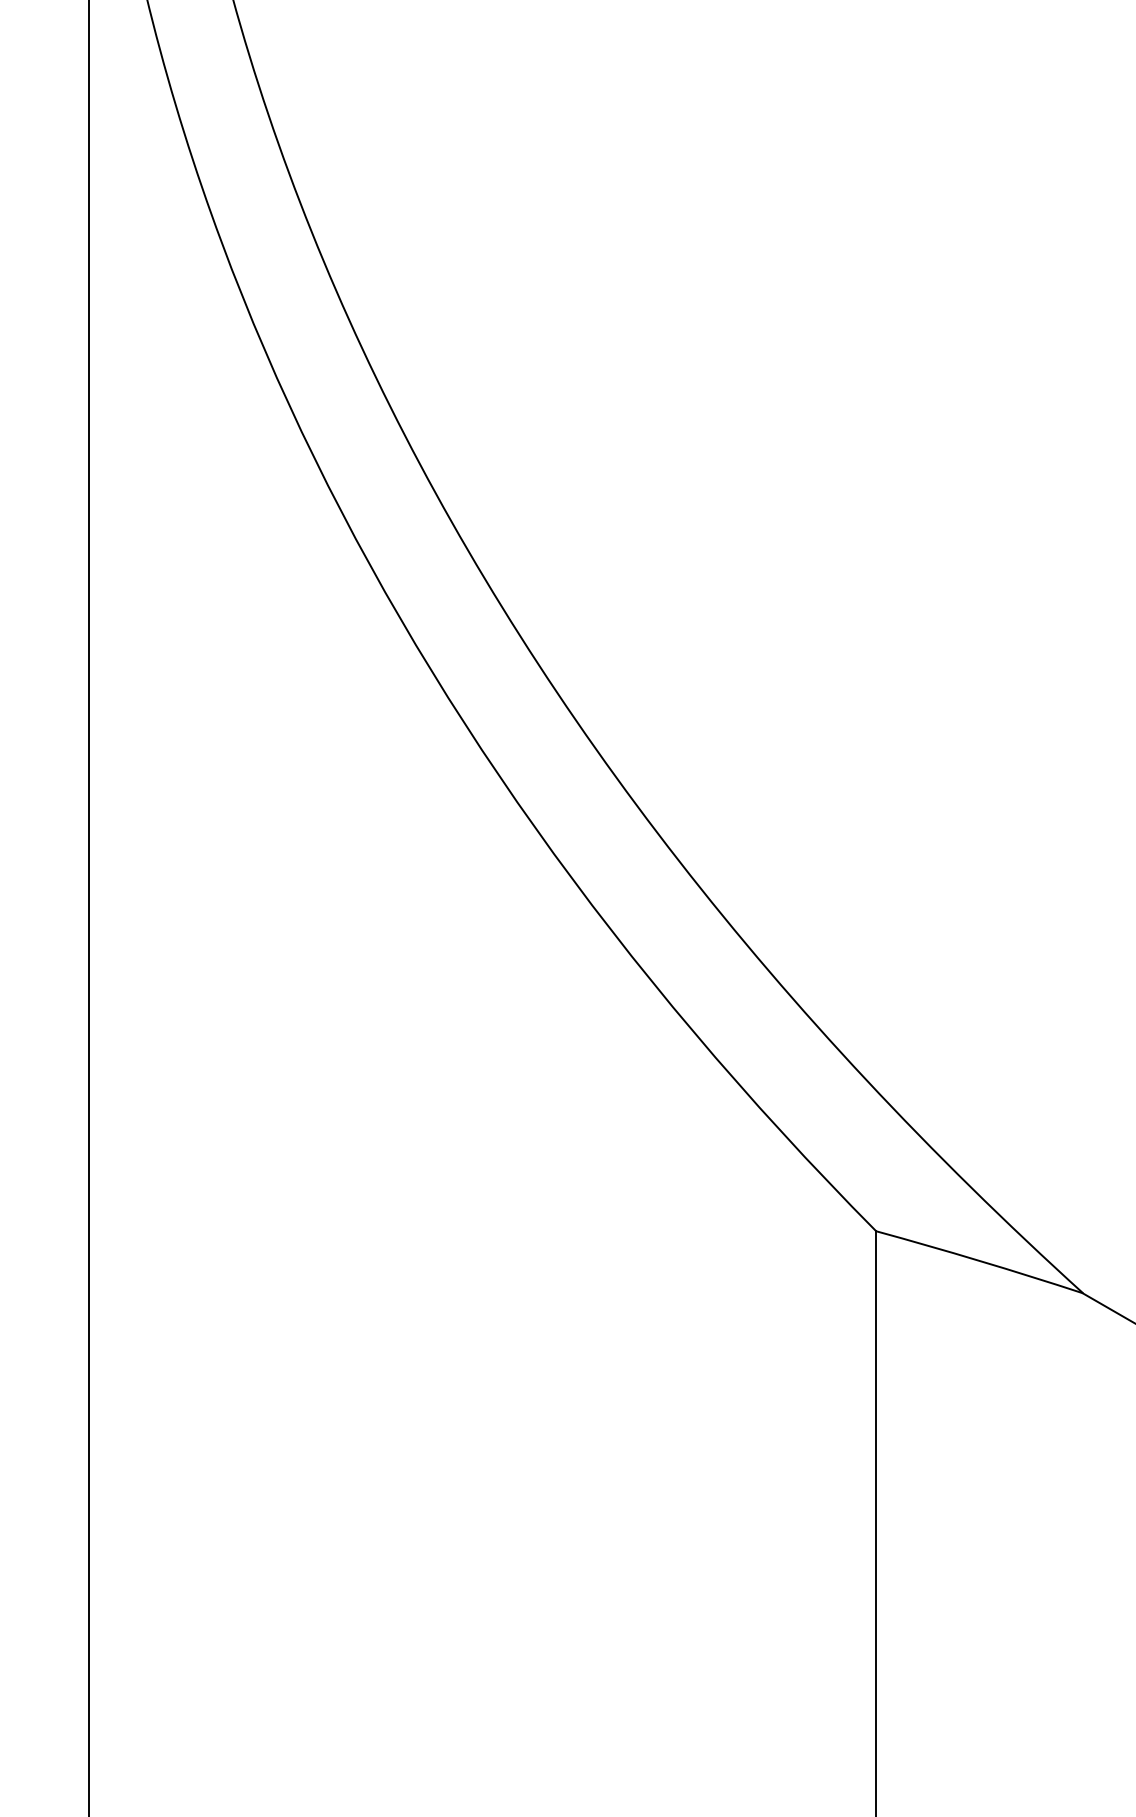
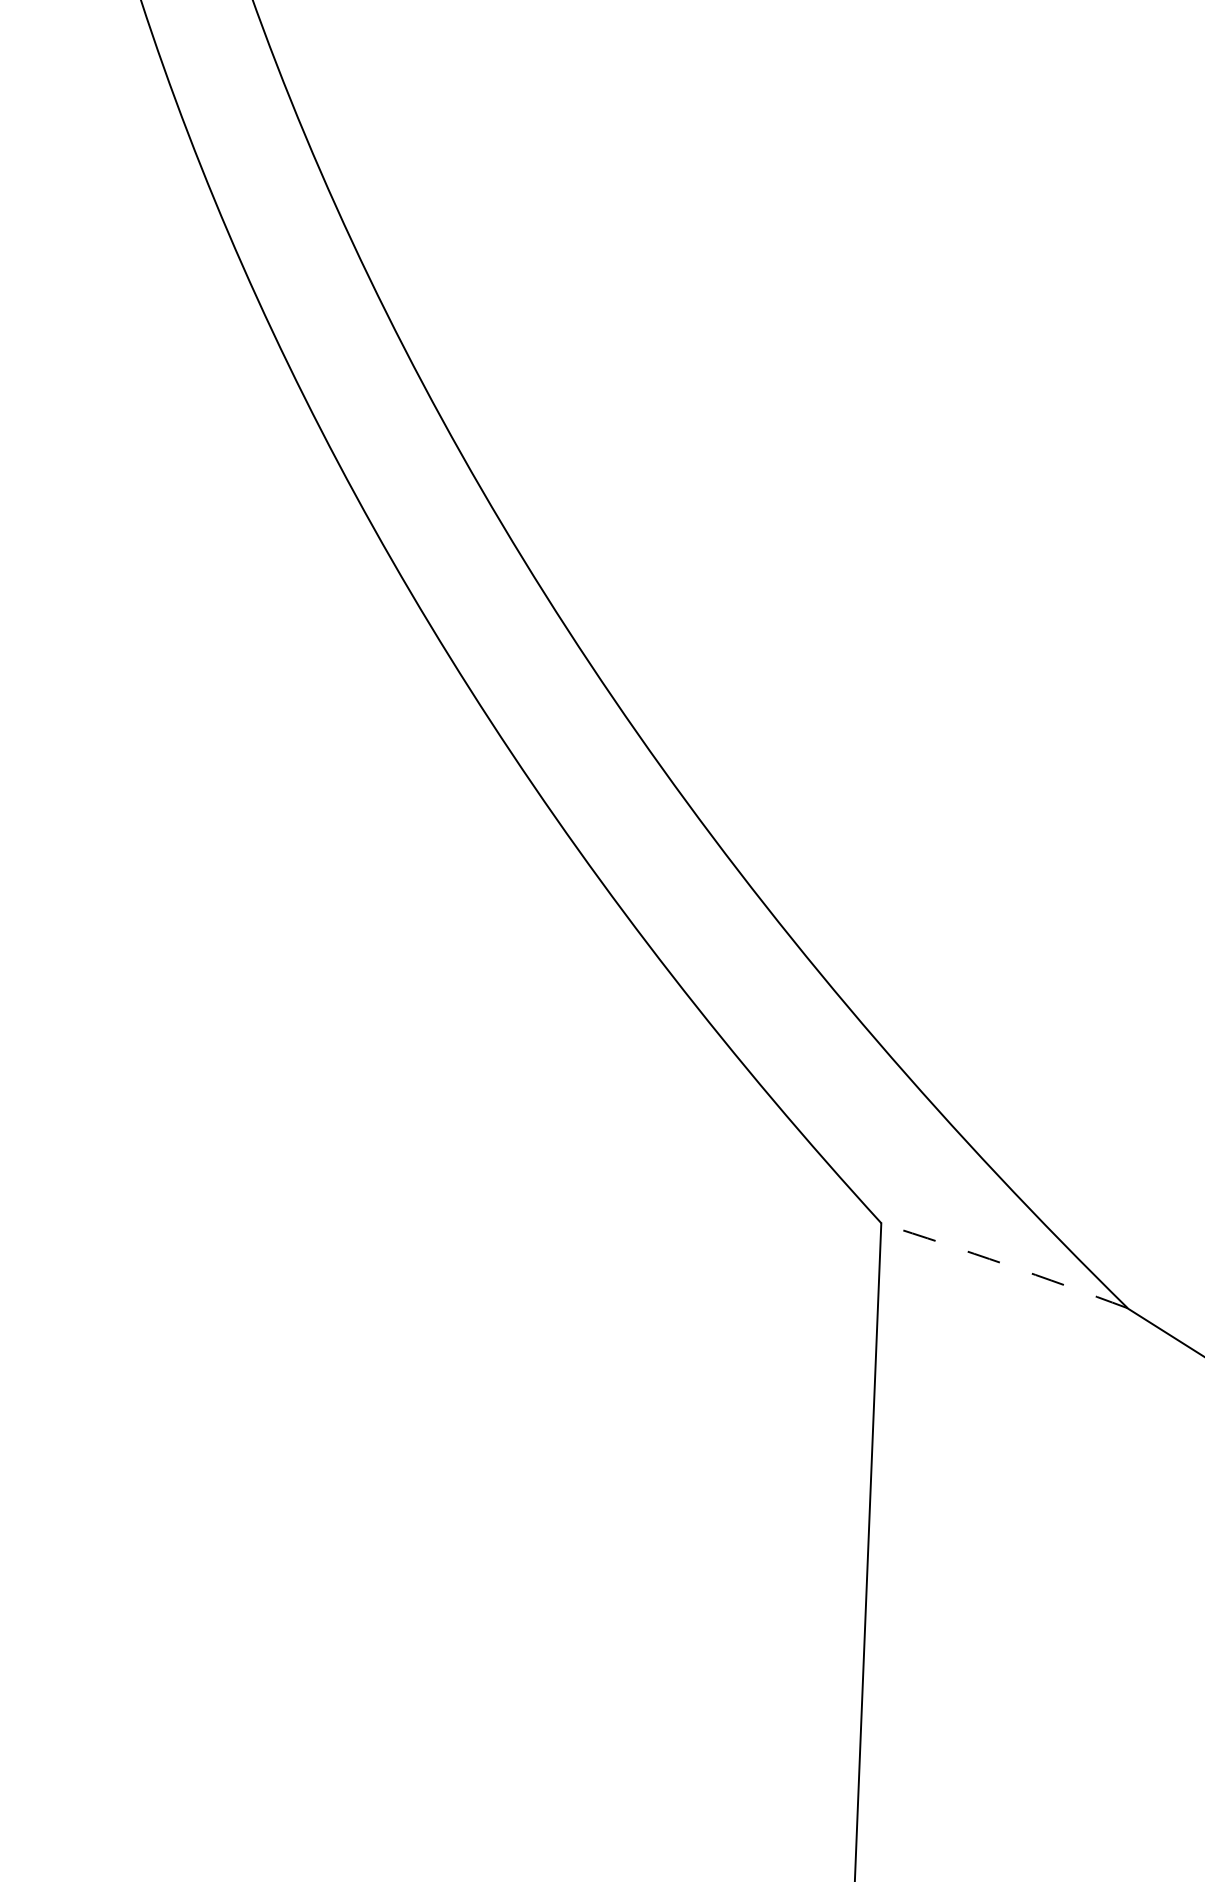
arc: (979, 1260) -> (1004, 1263), solid -> dashed

